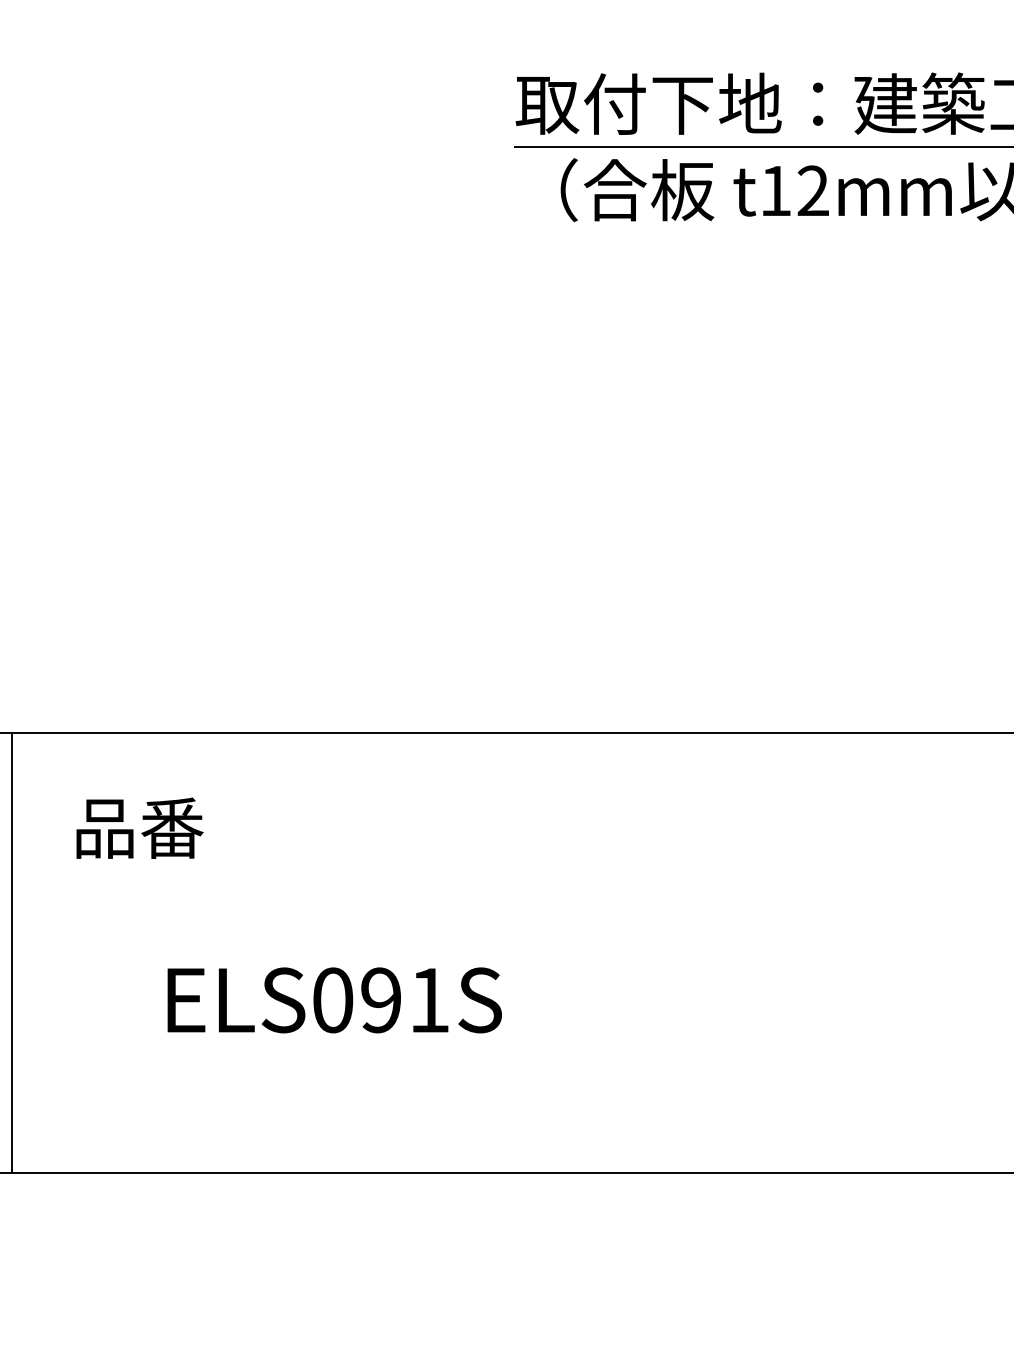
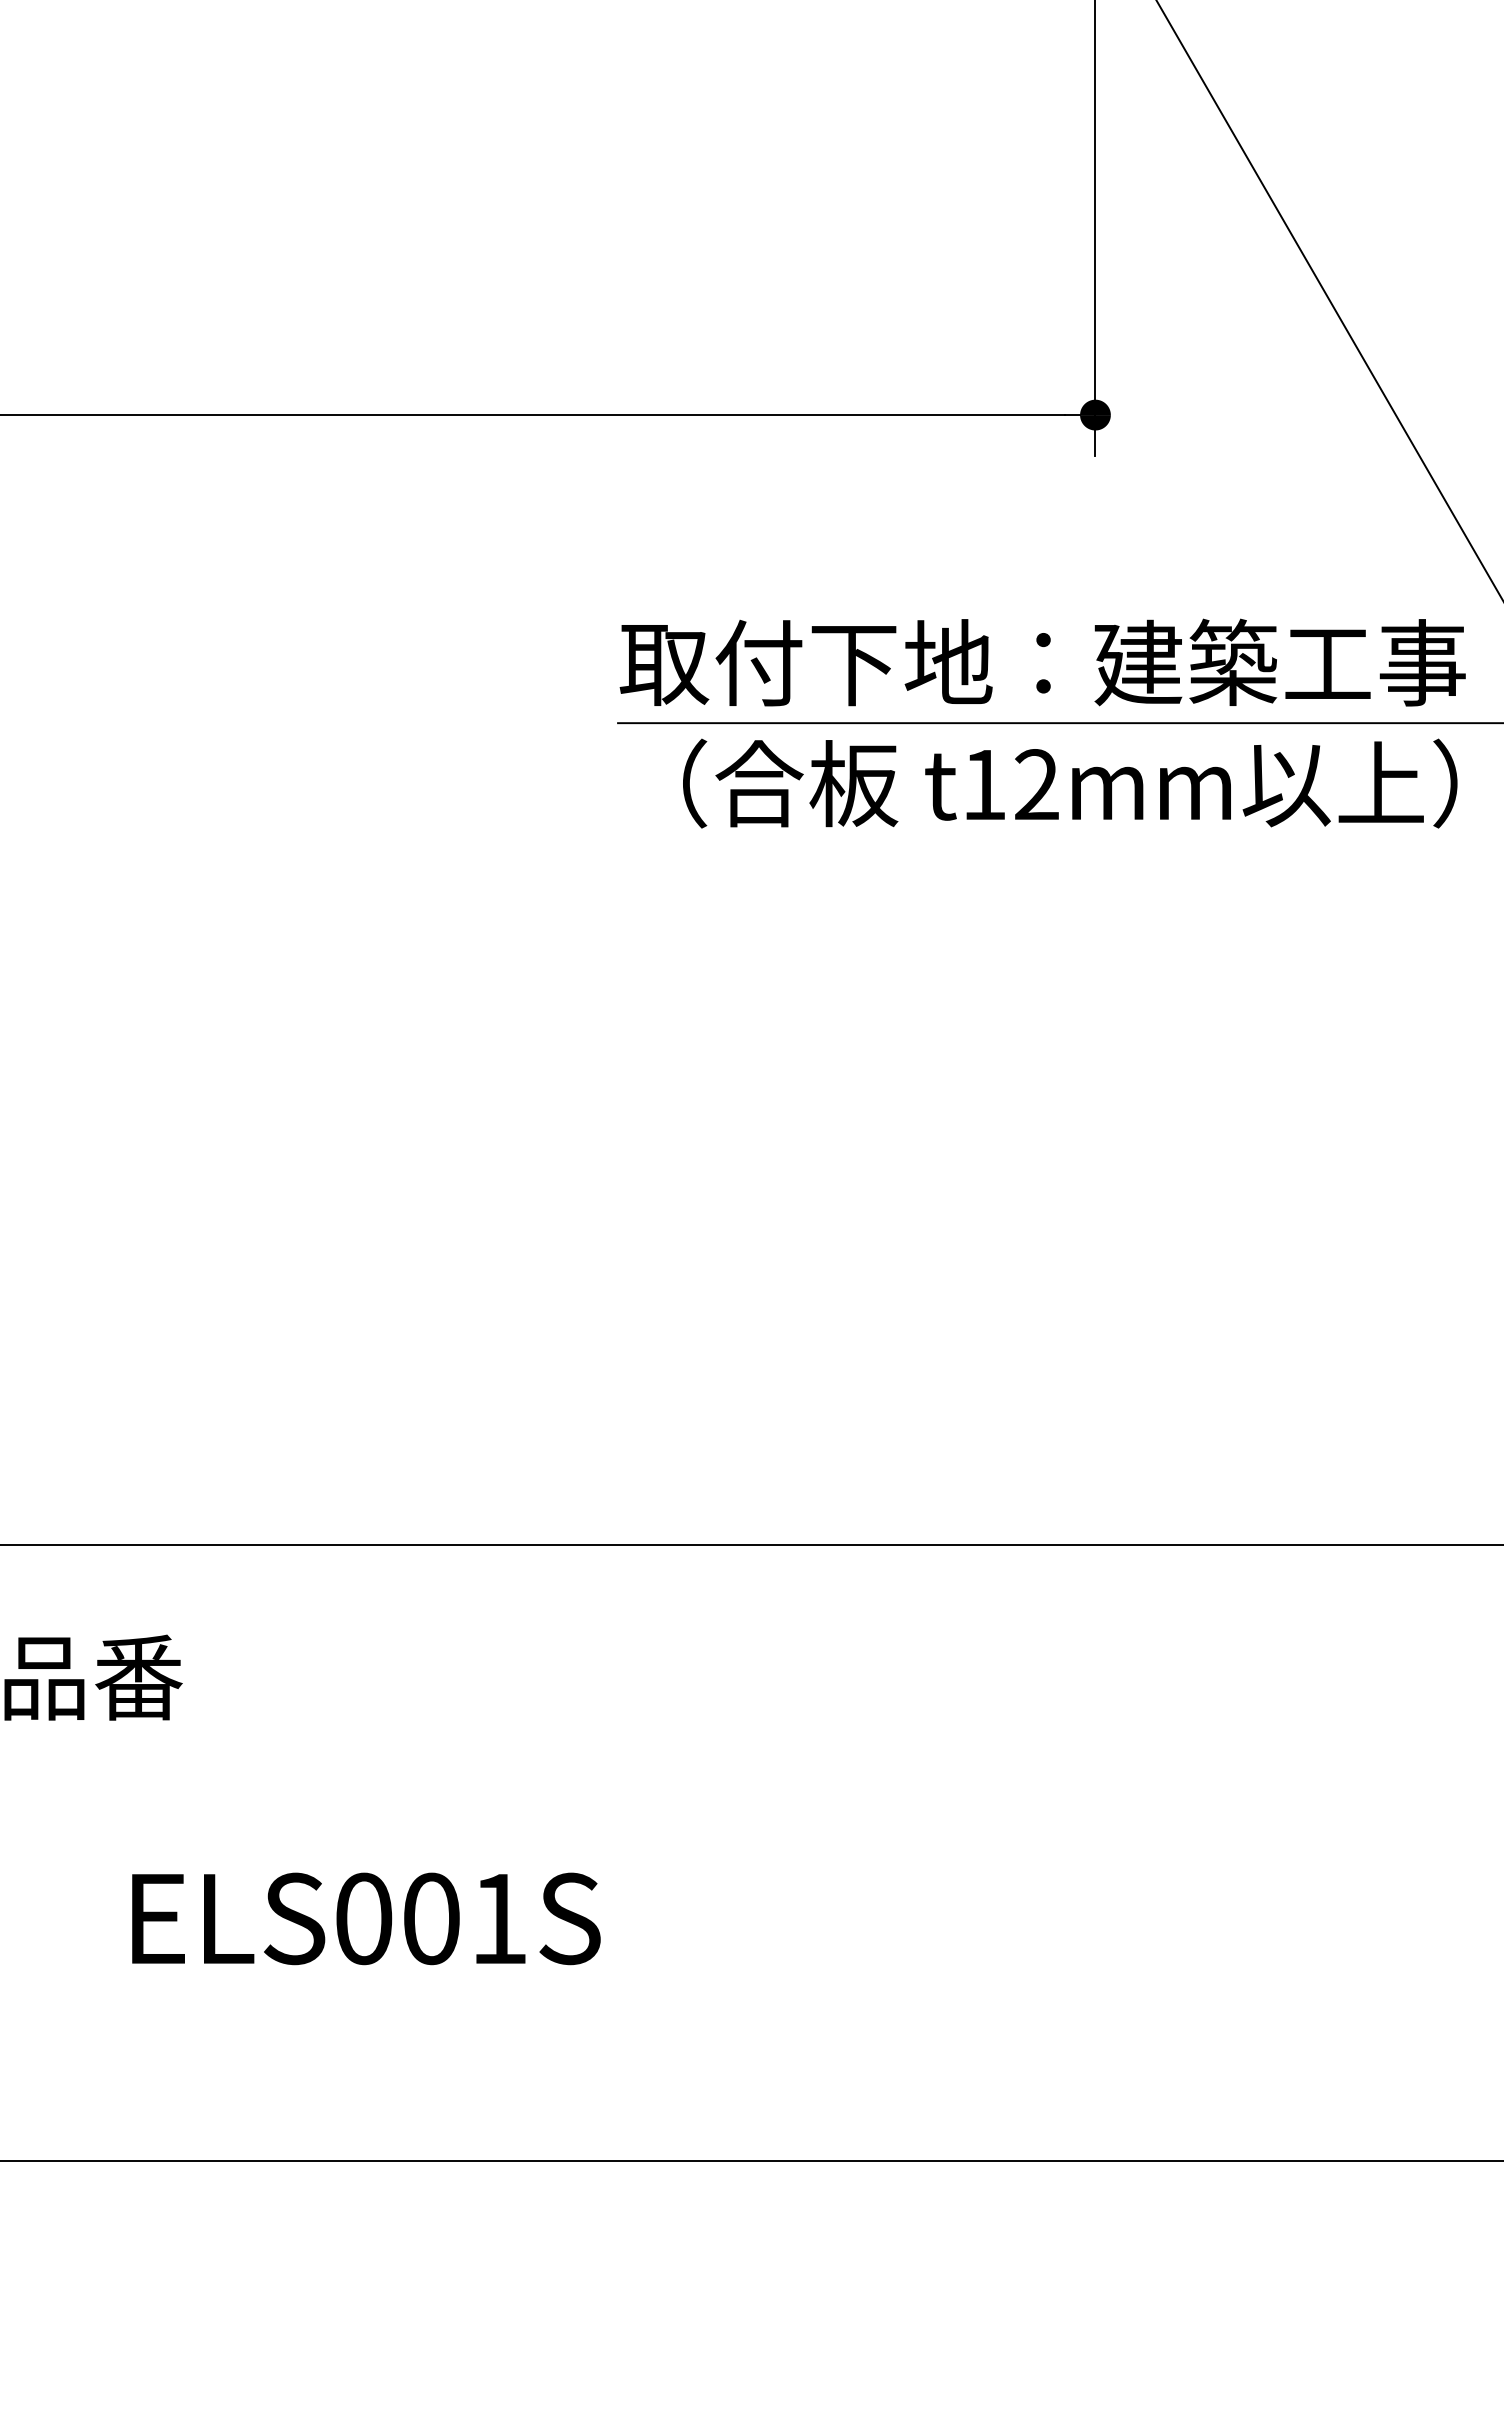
text: (381, 1000) -> (431, 1918), ELS091S -> ELS001S

